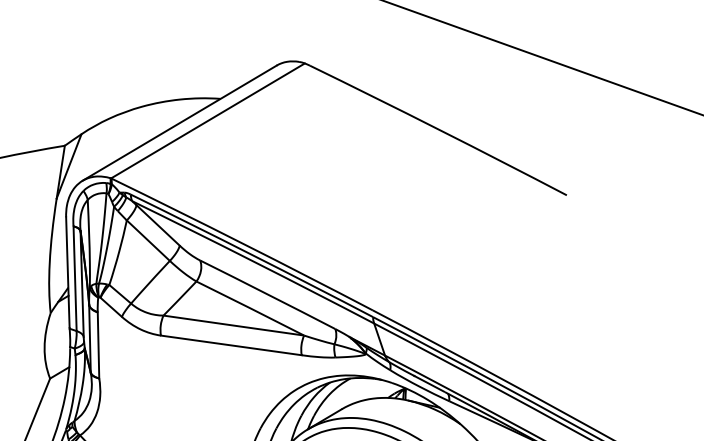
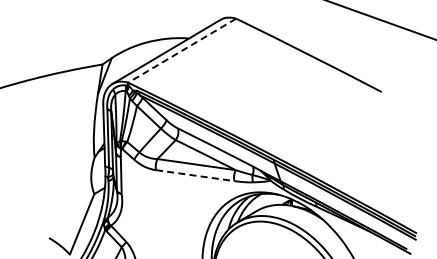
line: (208, 120) -> (182, 50), solid -> dashed
line: (231, 345) -> (195, 175), solid -> dashed

